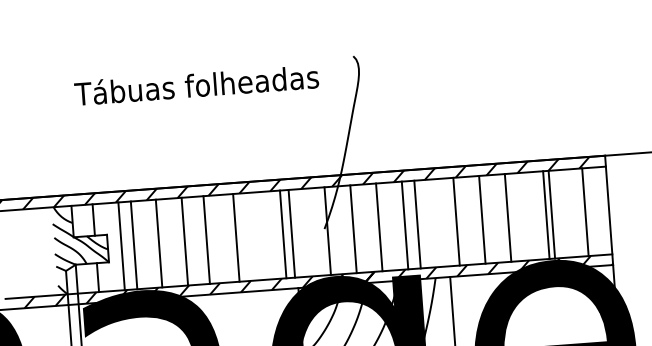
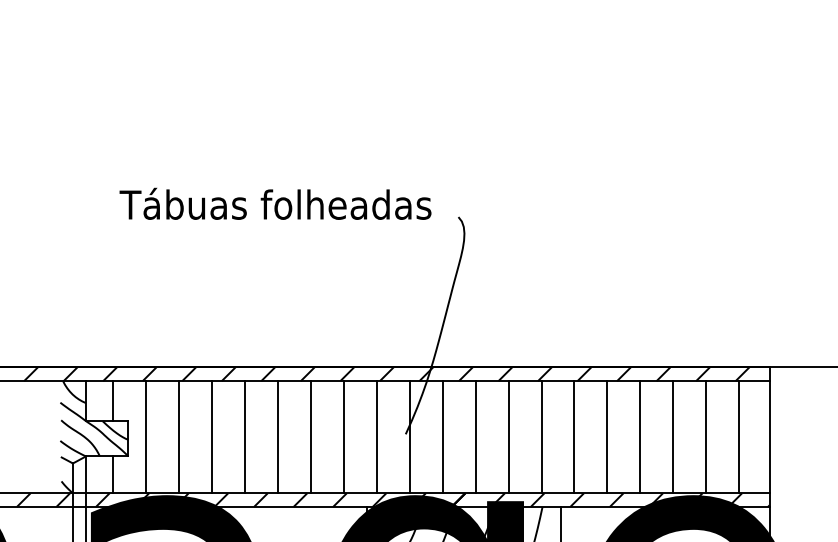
text: (196, 84) -> (275, 203), moved
line: (552, 214) -> (673, 437), moved
line: (546, 215) -> (706, 437), moved
line: (417, 224) -> (541, 437), moved
line: (291, 233) -> (343, 437), moved
line: (283, 234) -> (376, 437), moved
line: (236, 238) -> (310, 437), moved
line: (206, 240) -> (277, 437), moved
line: (184, 241) -> (244, 437), moved
line: (158, 243) -> (211, 437), moved
line: (133, 245) -> (178, 437), moved

